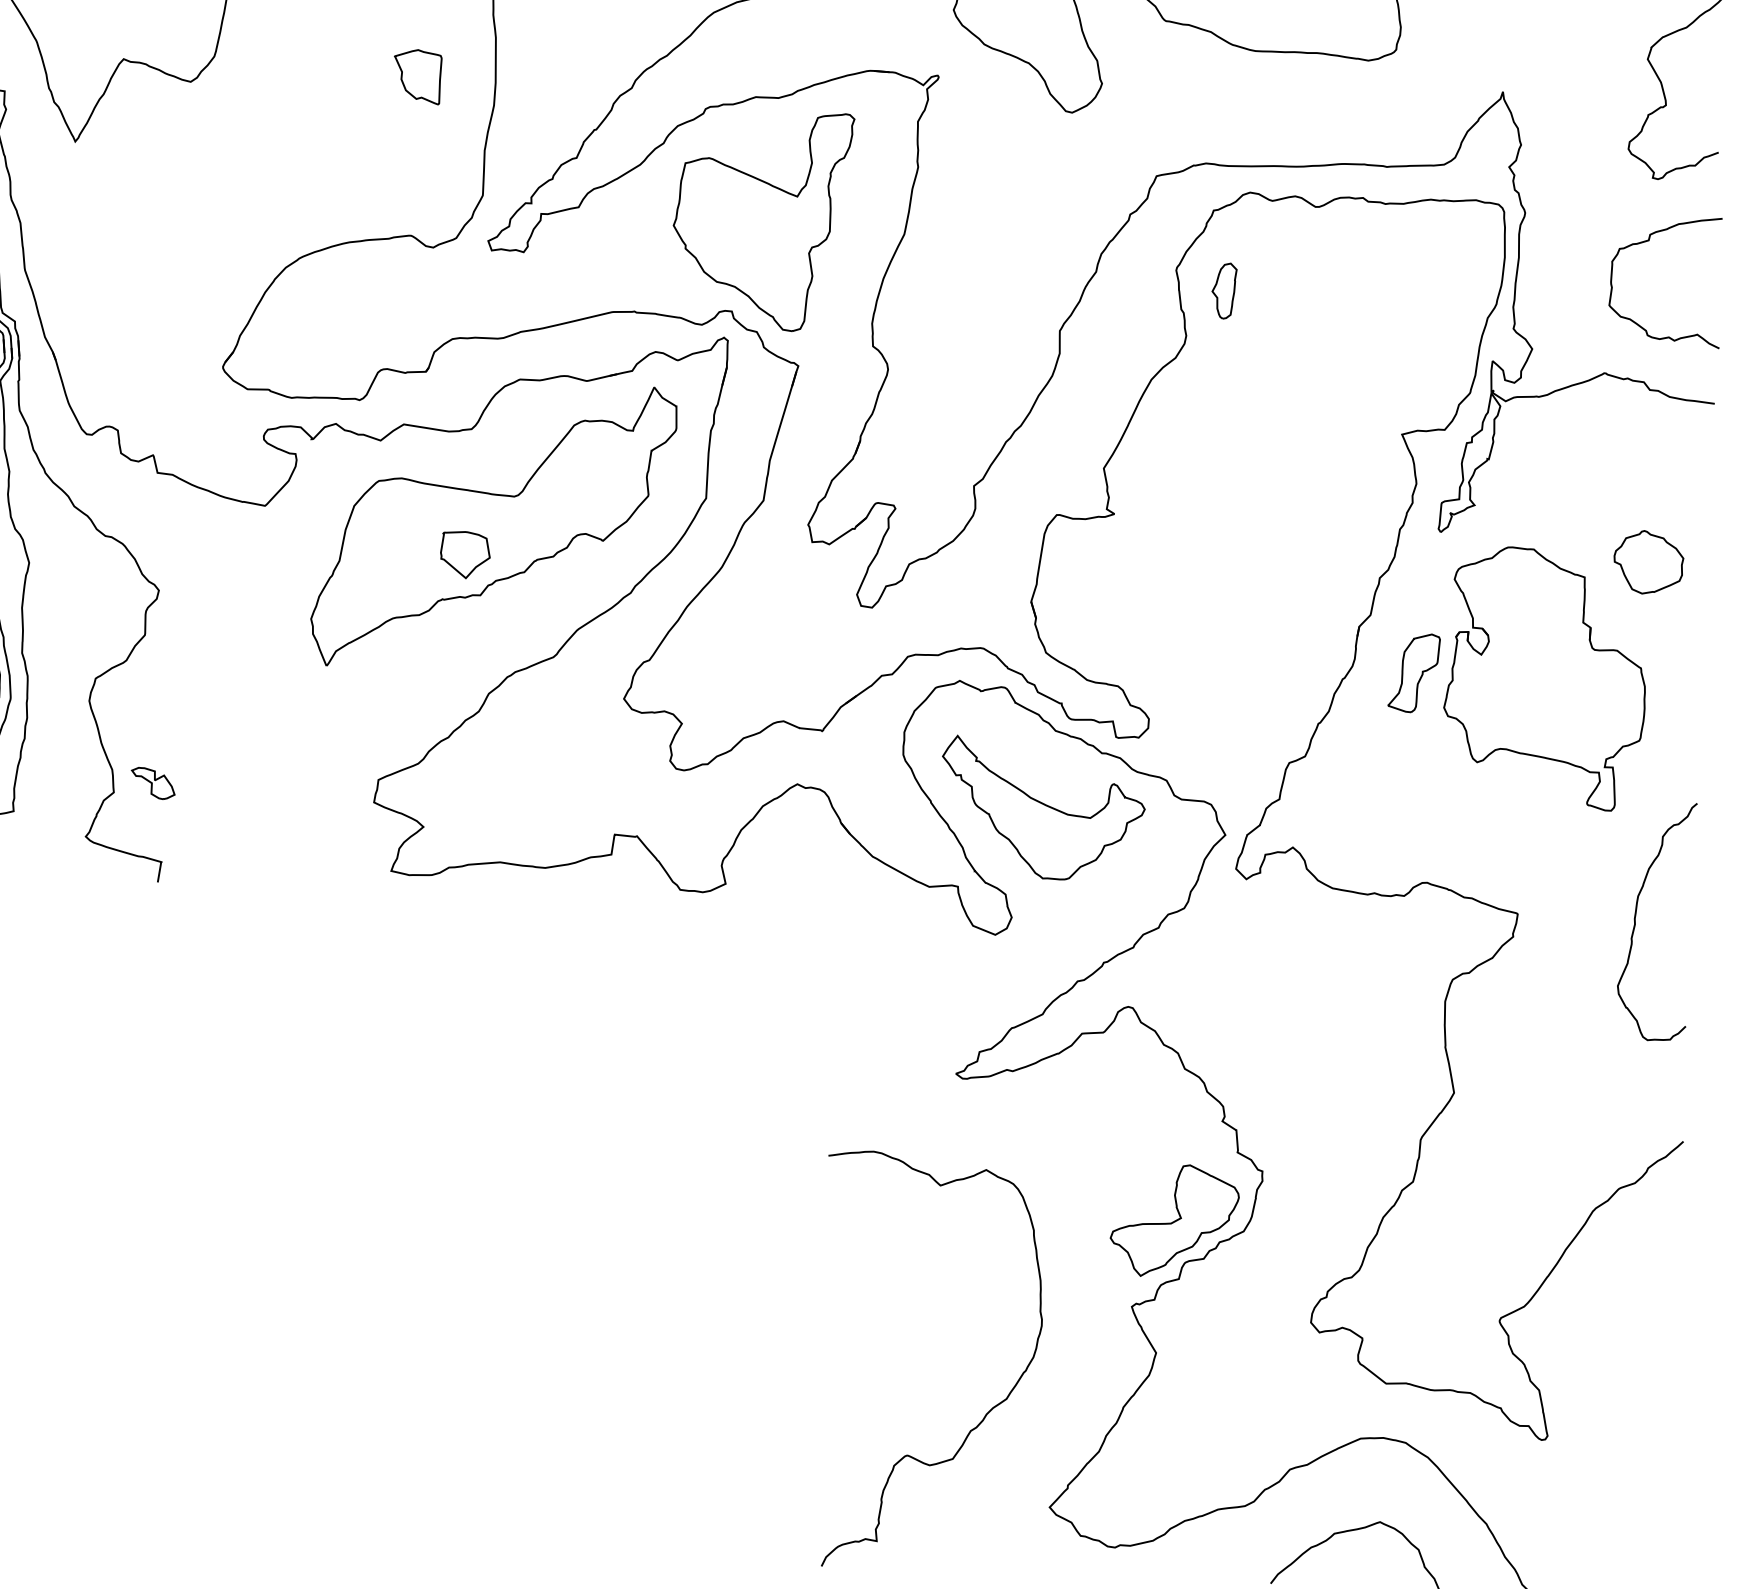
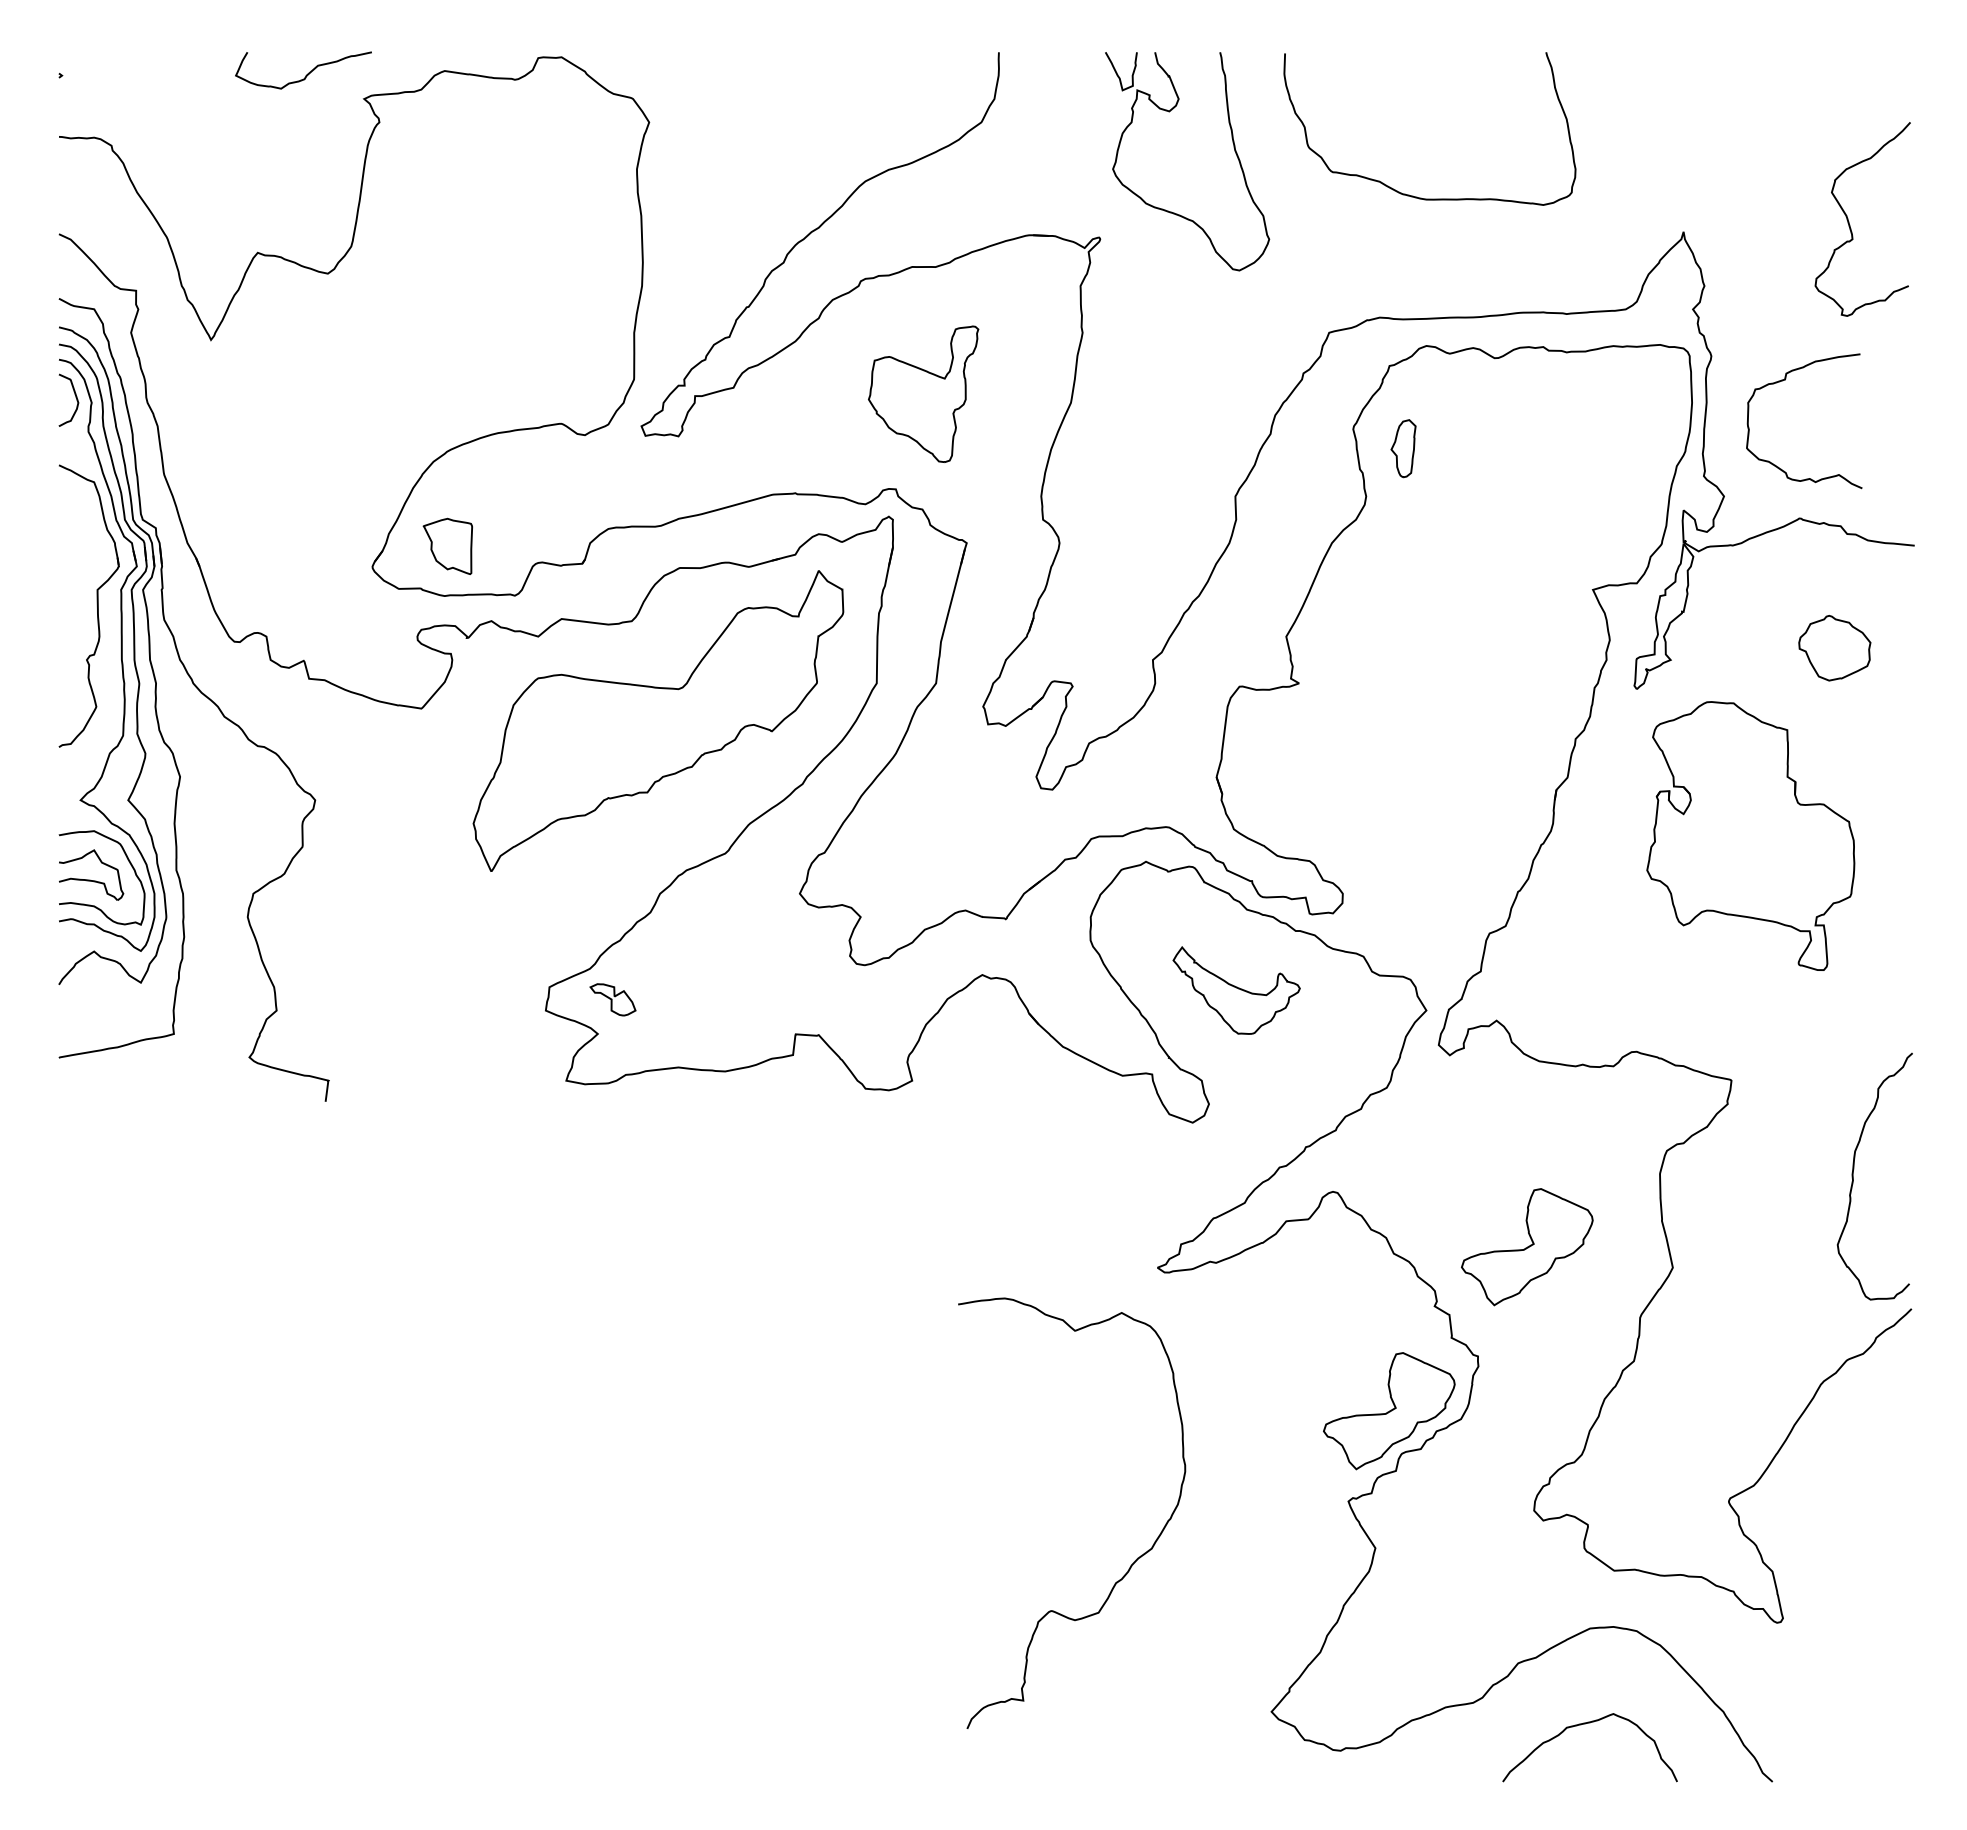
part: (417, 75) -> (447, 545), moved
part: (762, 220) -> (923, 394), size x0.6
curve: (1649, 241) -> (1785, 380), moved
part: (465, 555) -> (630, 751), removed
part: (1648, 562) -> (1834, 648), moved
part: (1413, 672) -> (1614, 835), removed
part: (152, 783) -> (612, 999), moved
part: (1042, 808) -> (1236, 990), size x0.6
curve: (1635, 920) -> (1853, 1176), moved
part: (1314, 1067) -> (1527, 1247), added
curve: (985, 1414) -> (1130, 1565), moved

